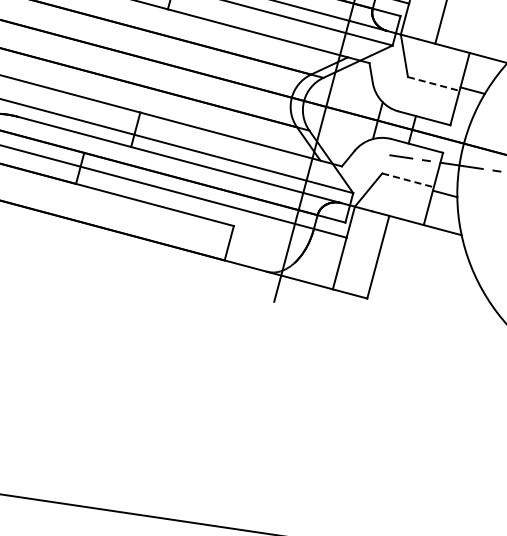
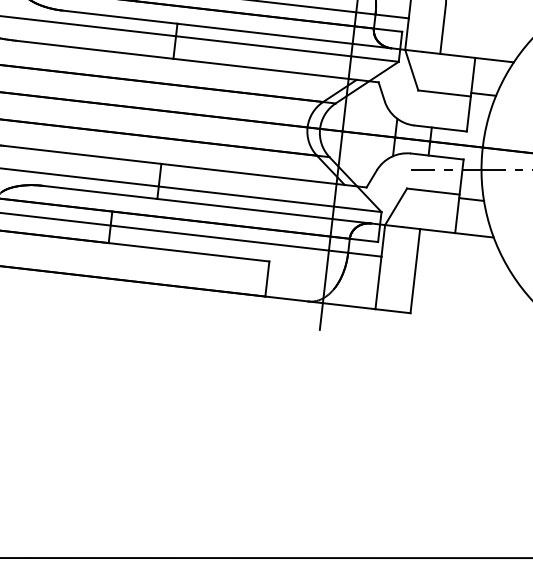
line: (434, 84) -> (445, 93), dashed -> solid
line: (408, 180) -> (433, 191), dashed -> solid

